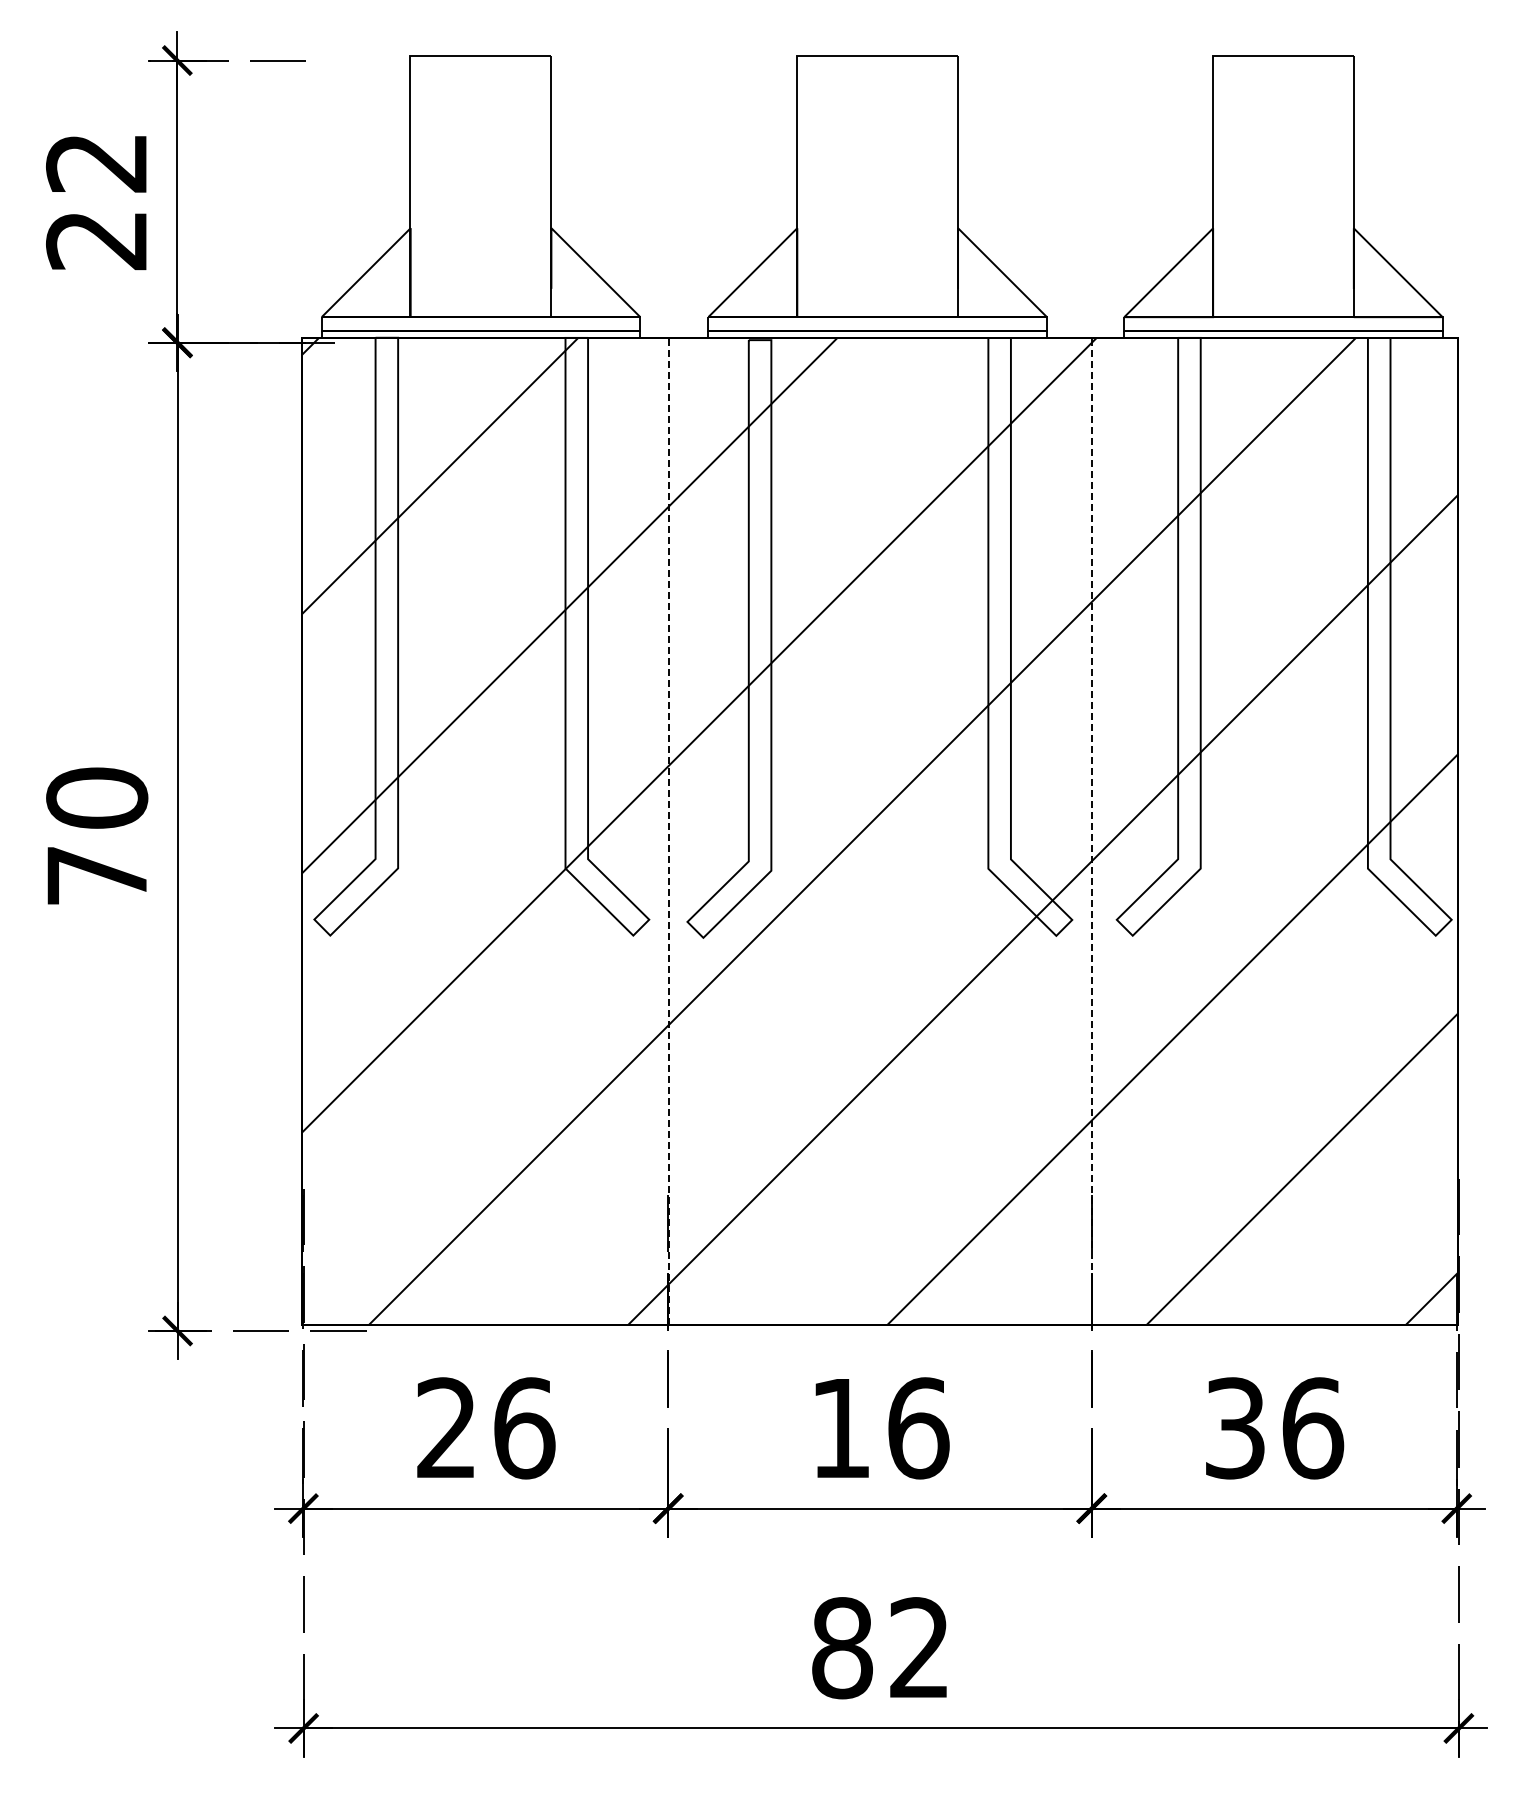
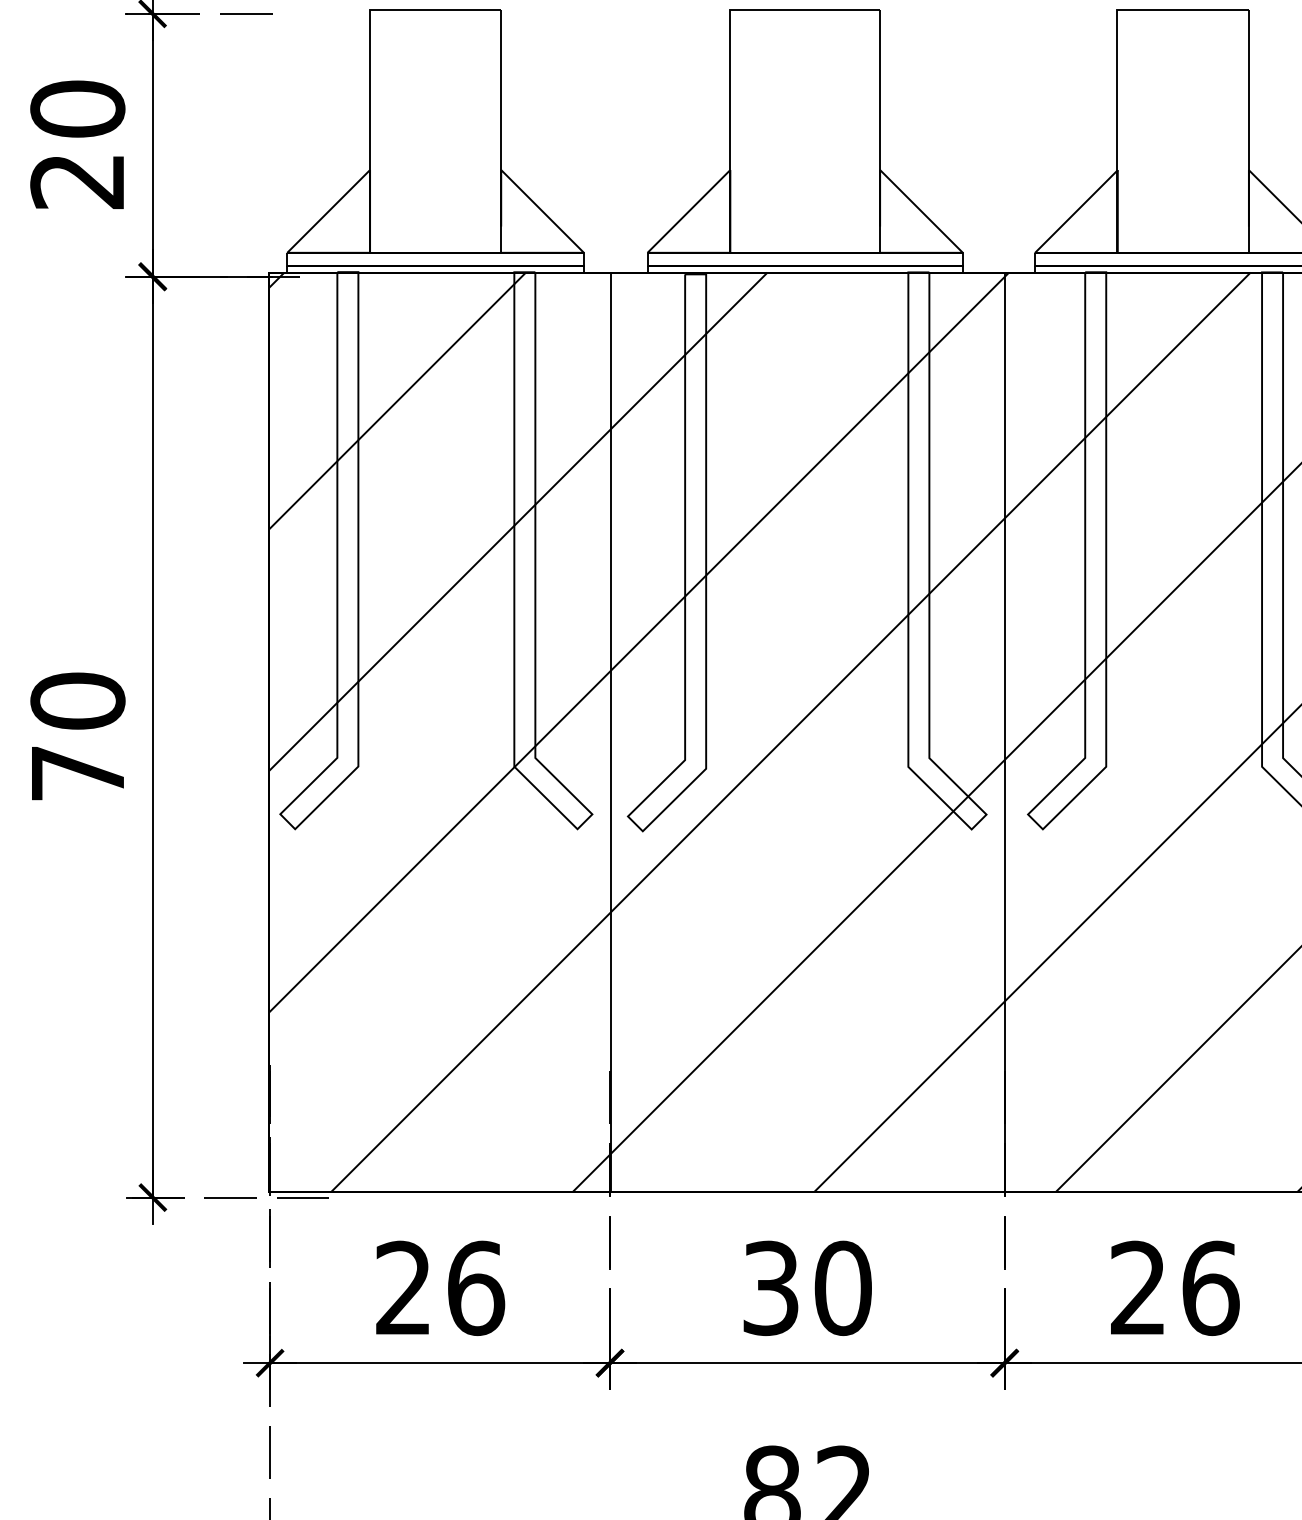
text: (97, 162) -> (78, 108), 22 -> 20
line: (668, 831) -> (610, 732), dashed -> solid
line: (1091, 831) -> (1004, 732), dashed -> solid
text: (880, 1428) -> (807, 1288), 16 -> 30
text: (1234, 1428) -> (1137, 1288), 36 -> 26

